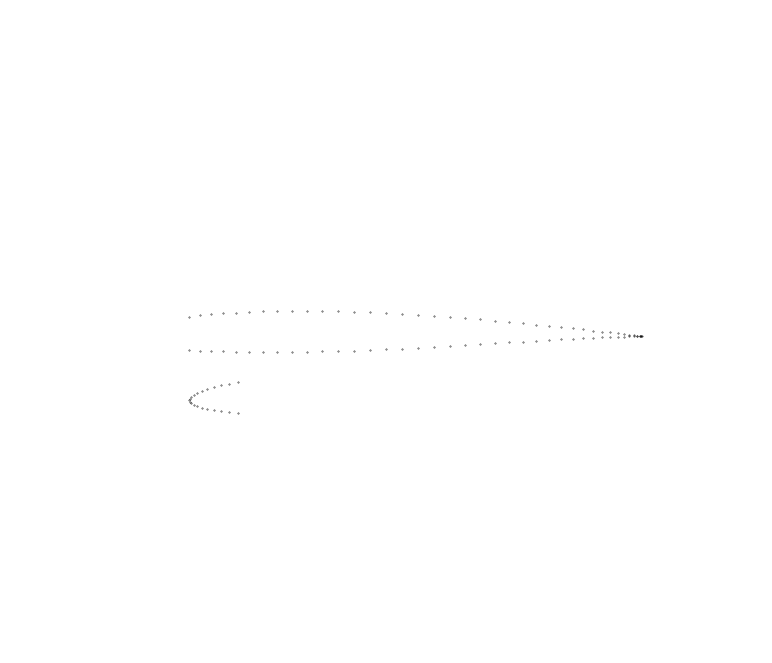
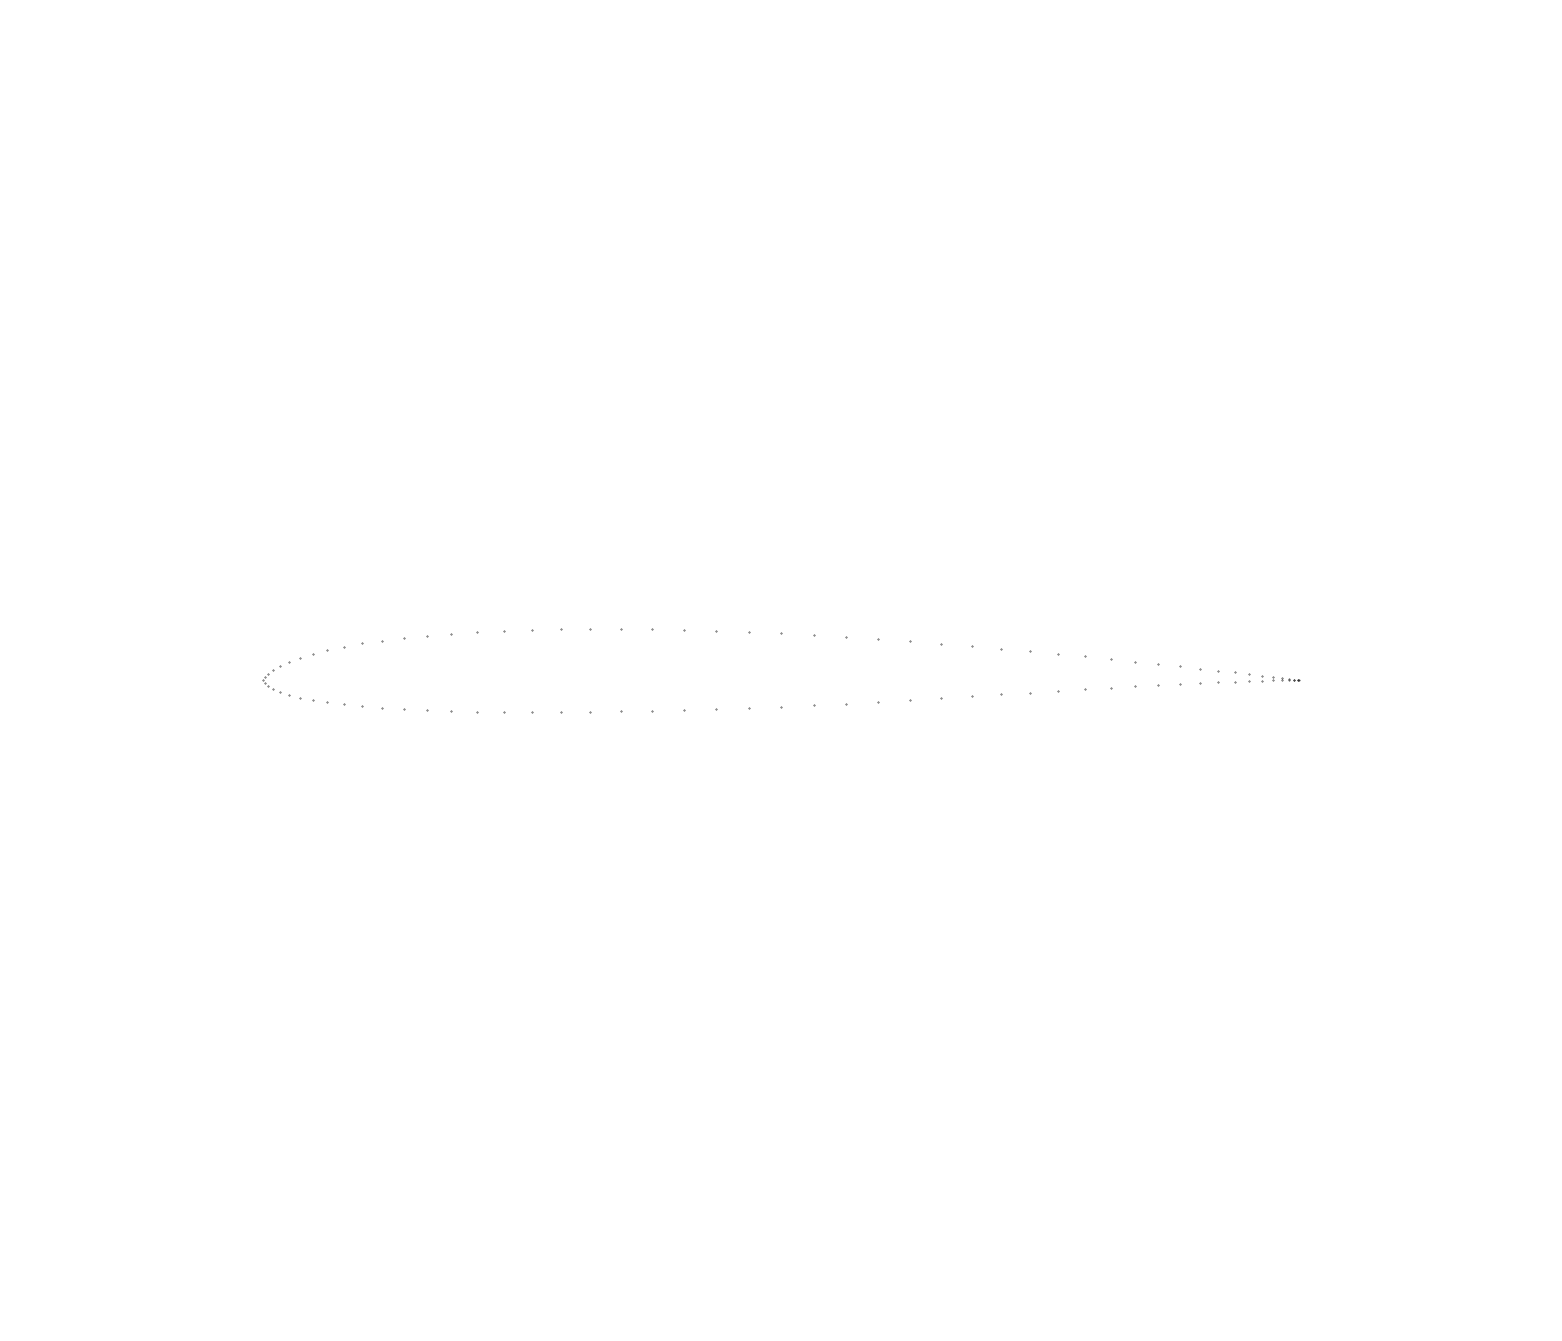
part: (214, 388) -> (314, 656), moved

